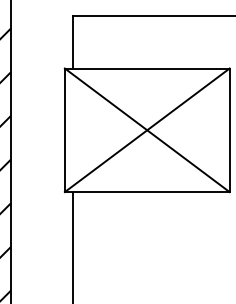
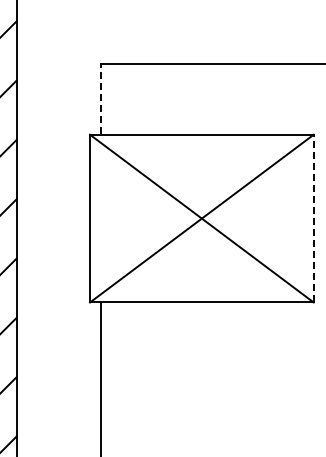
line: (72, 41) -> (100, 98), solid -> dashed
line: (229, 130) -> (313, 218), solid -> dashed

